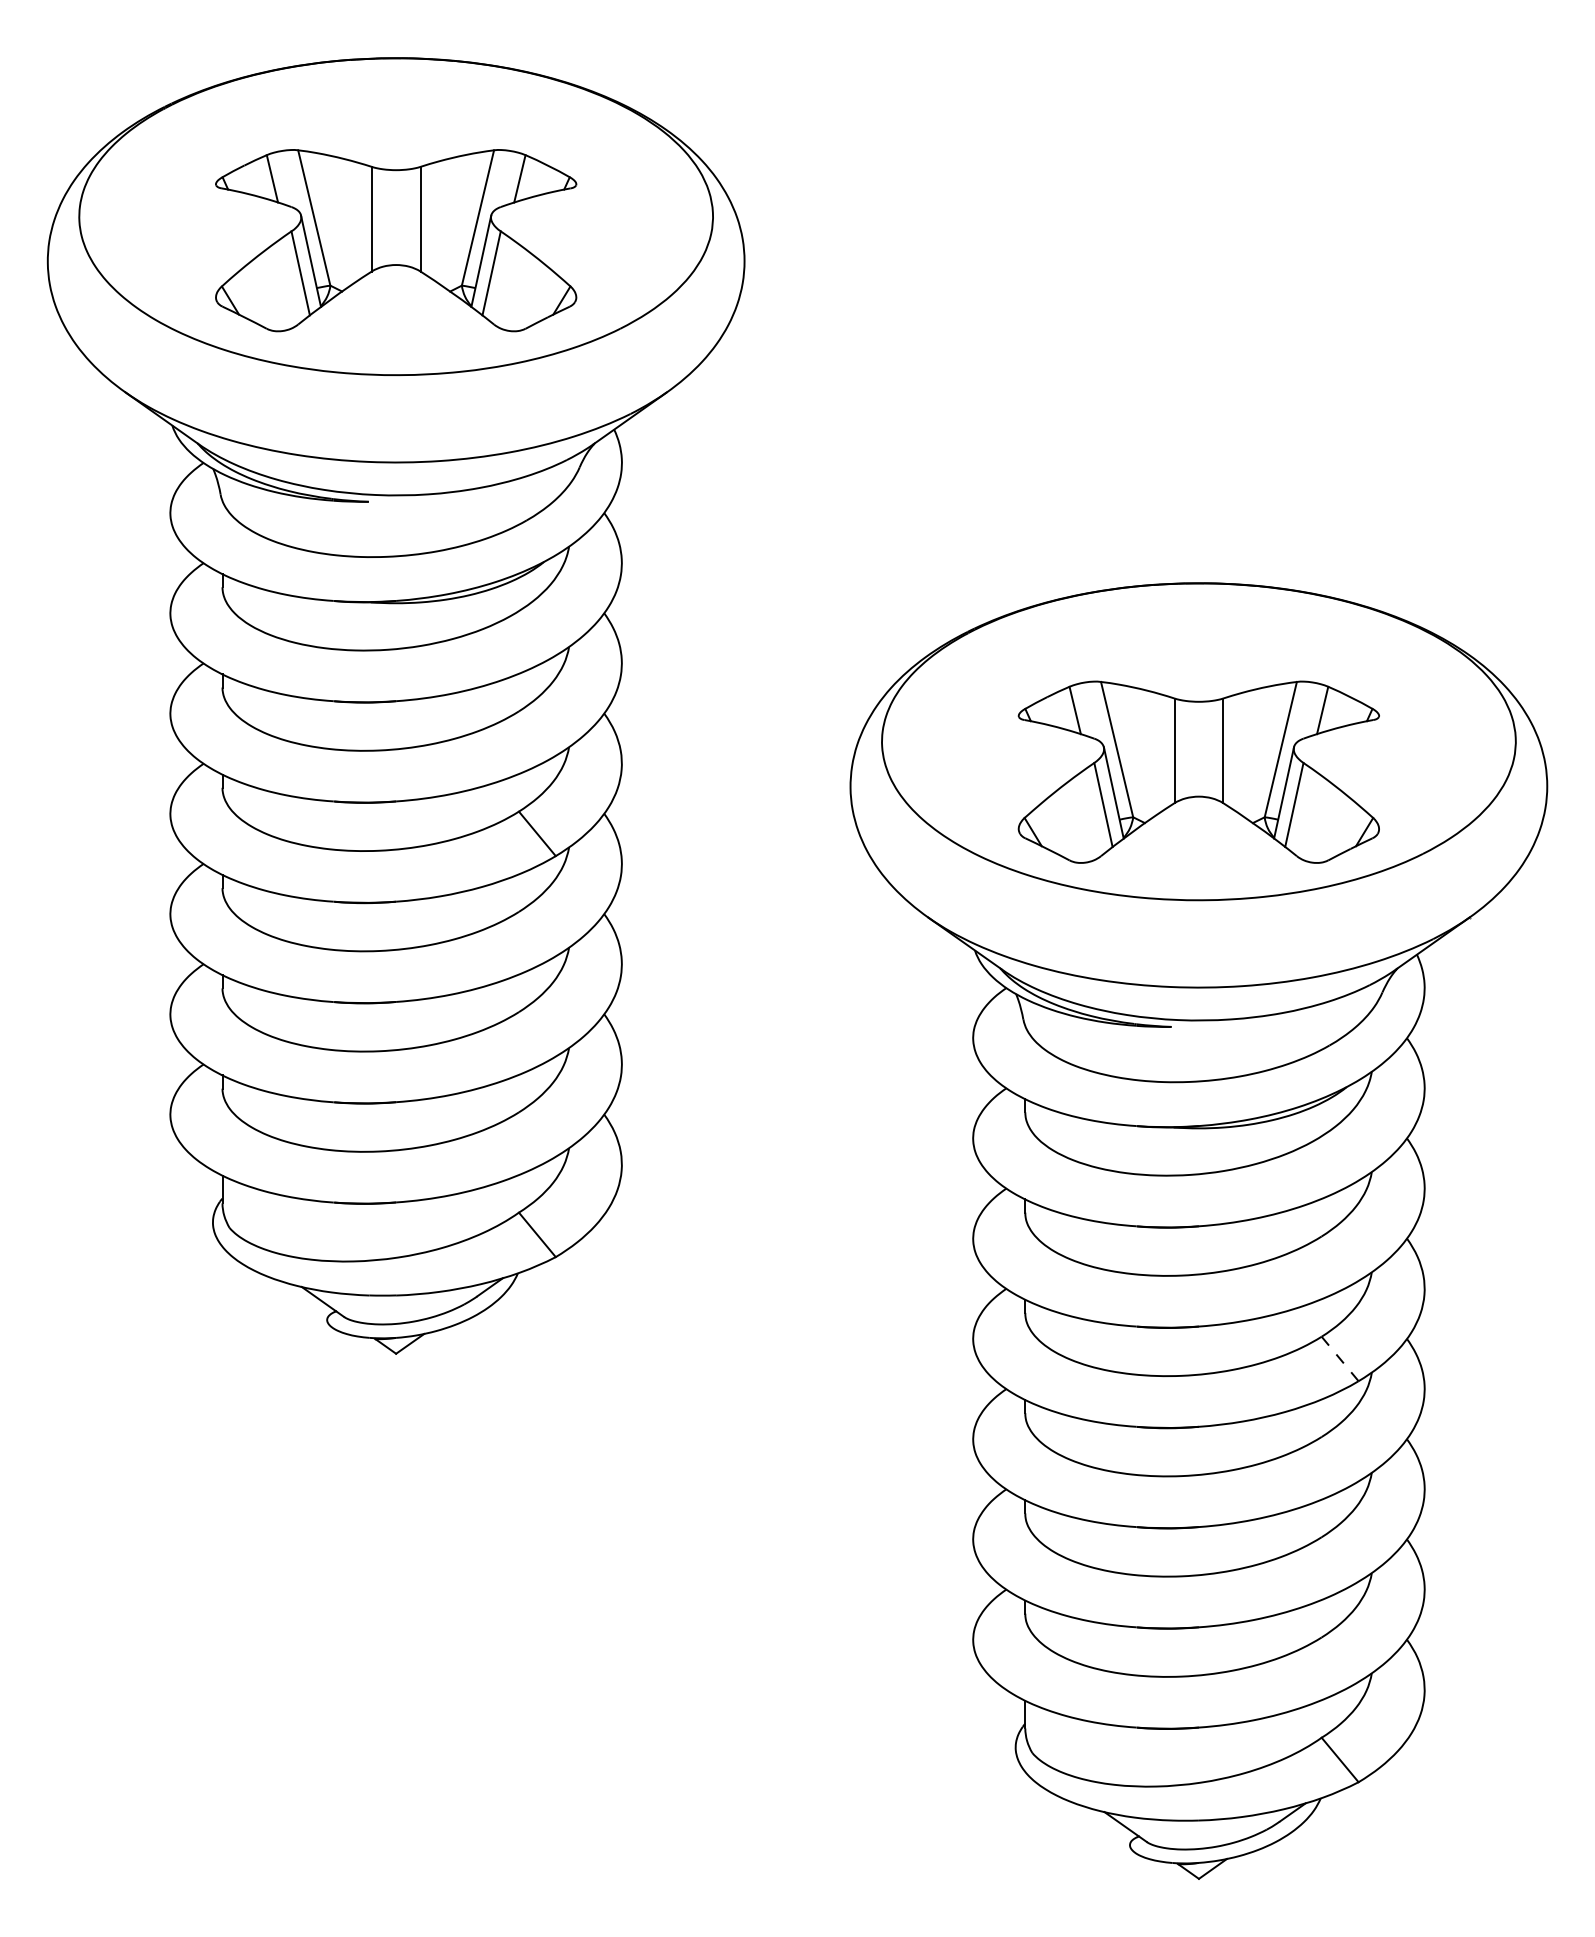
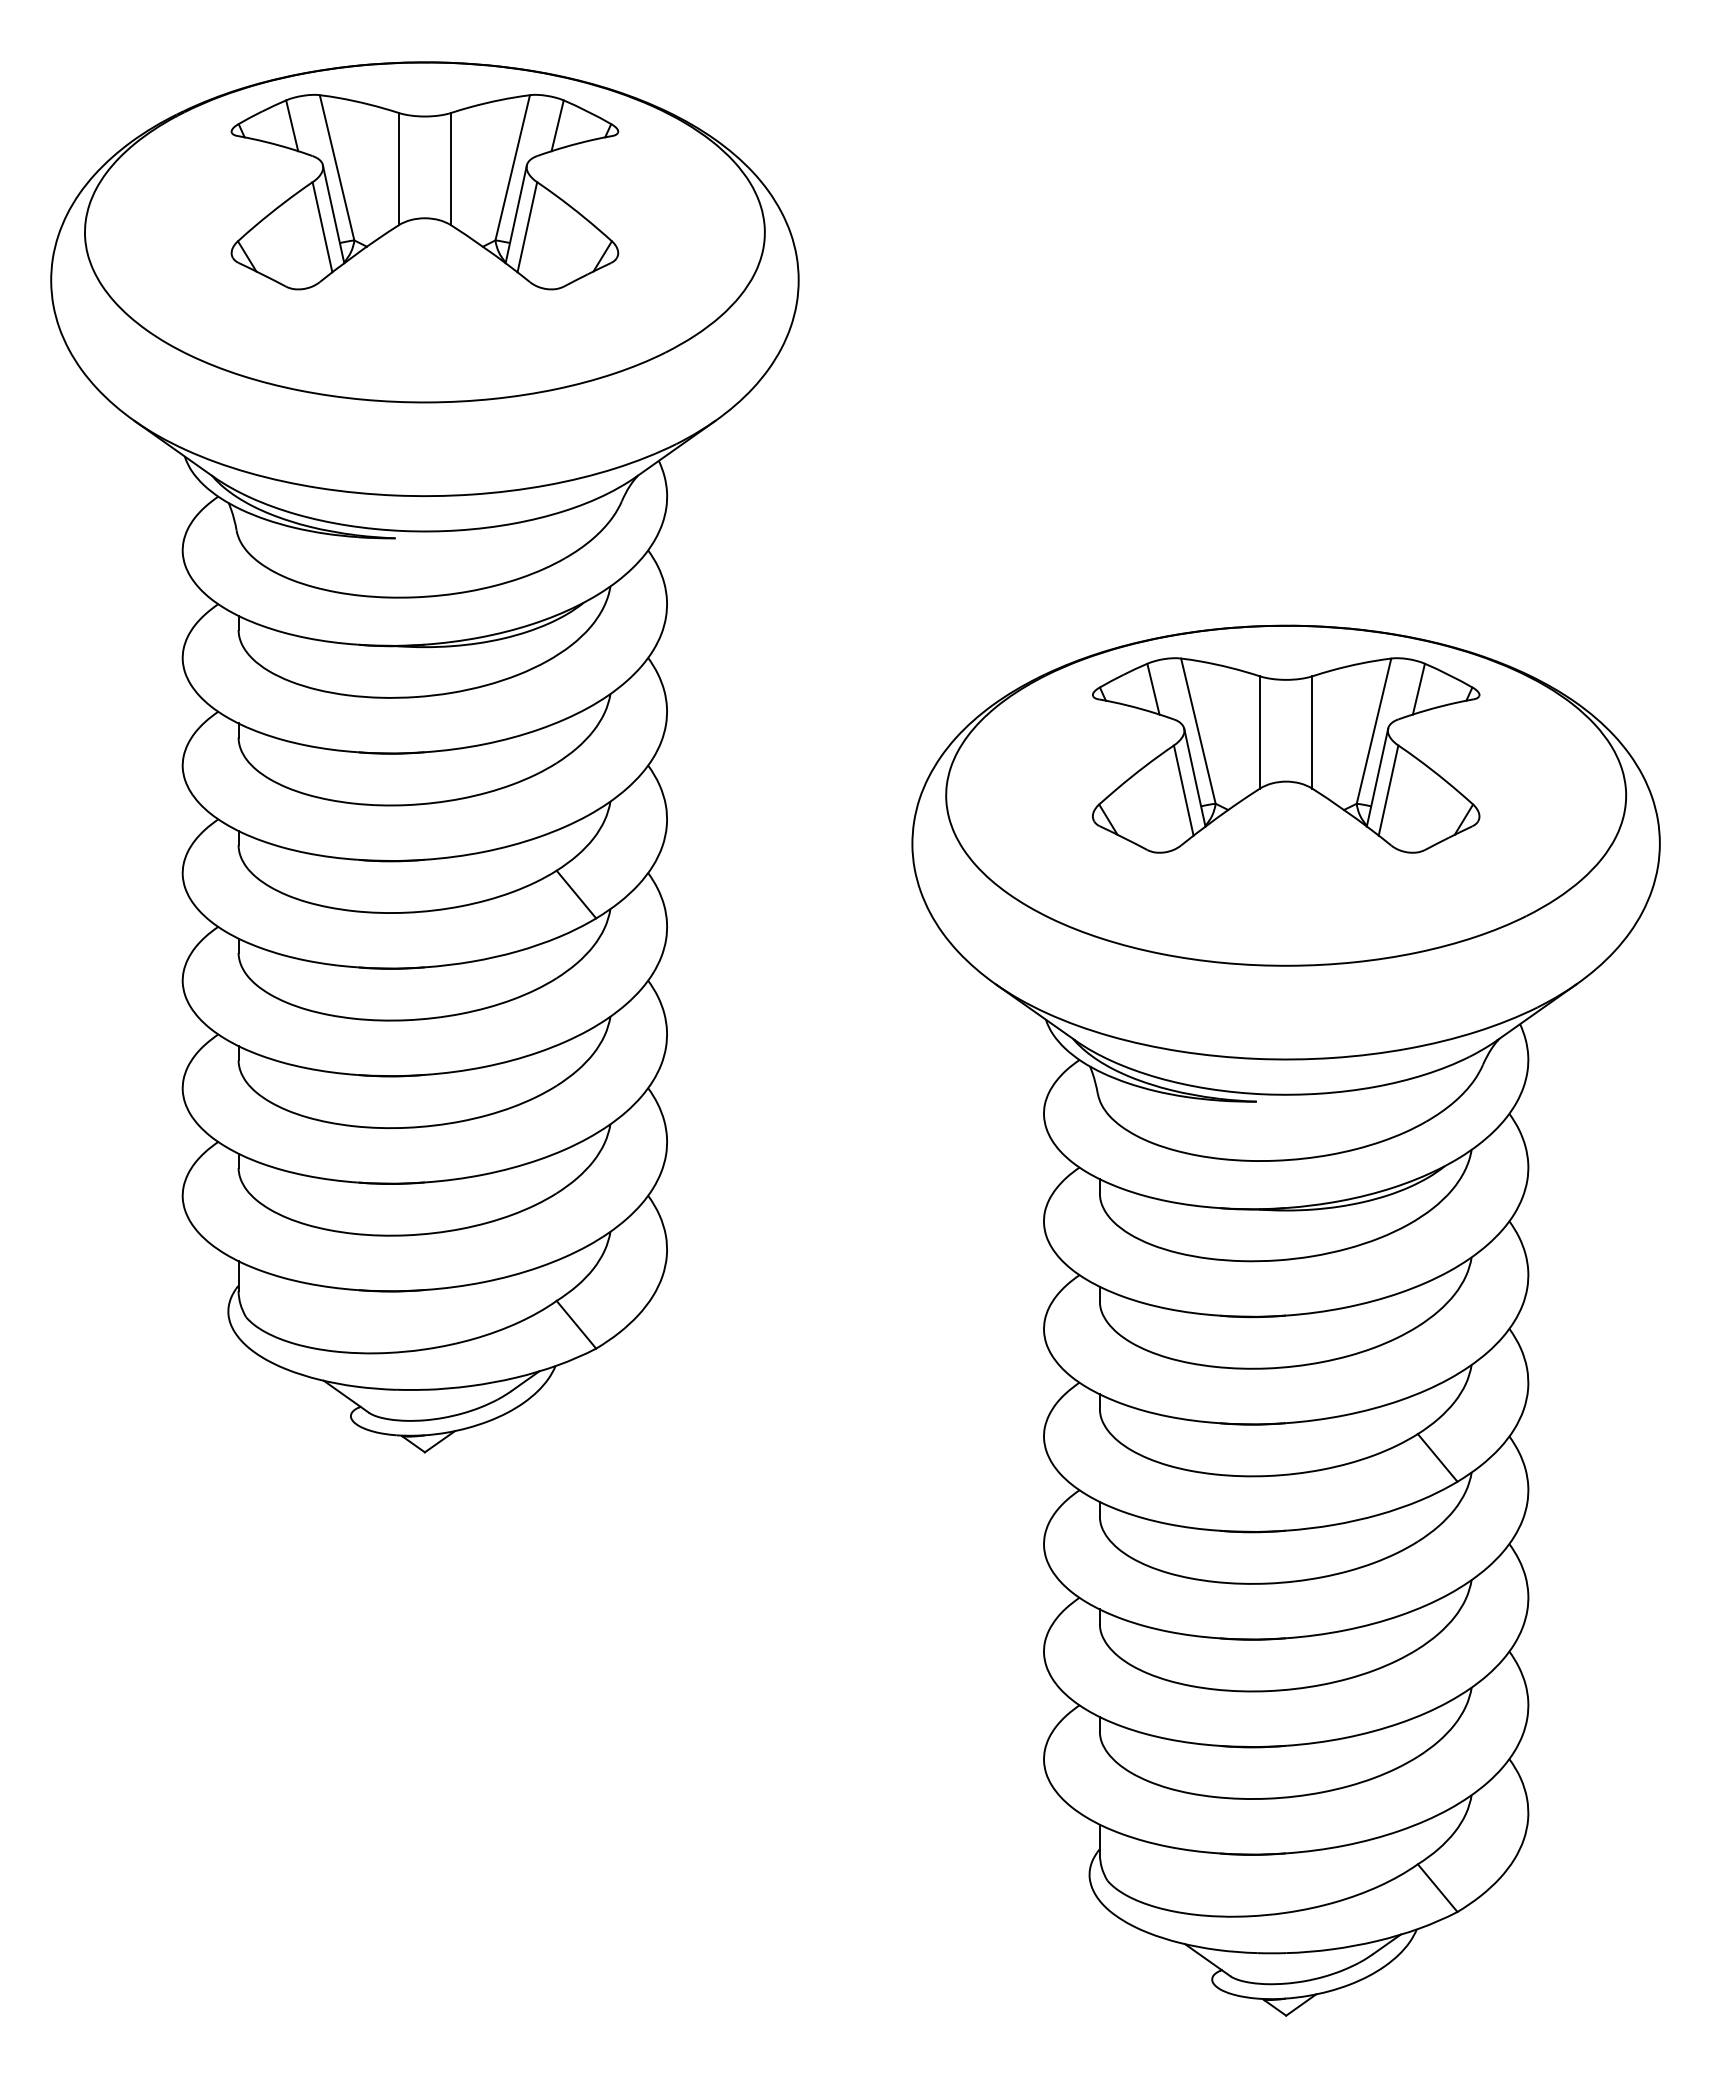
part: (395, 240) -> (424, 191), moved
part: (1199, 772) -> (1286, 755), moved
line: (1339, 1358) -> (1437, 1457), dashed -> solid

